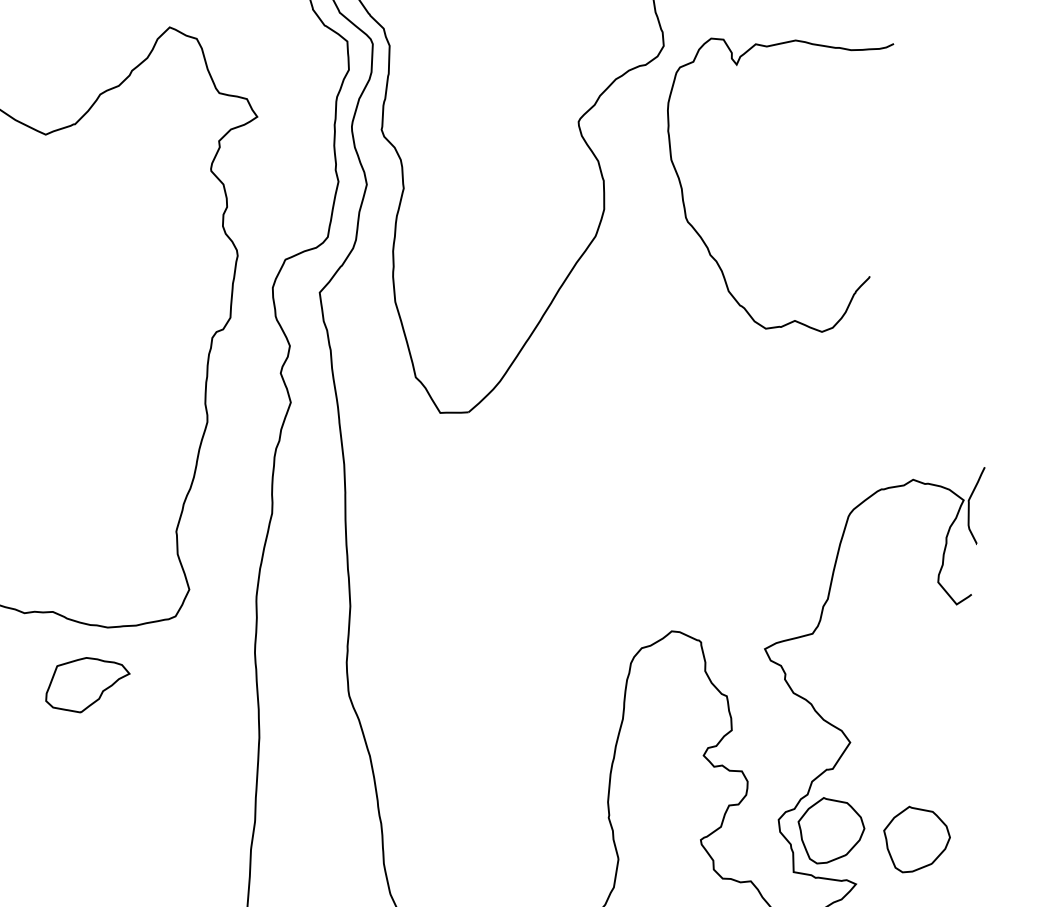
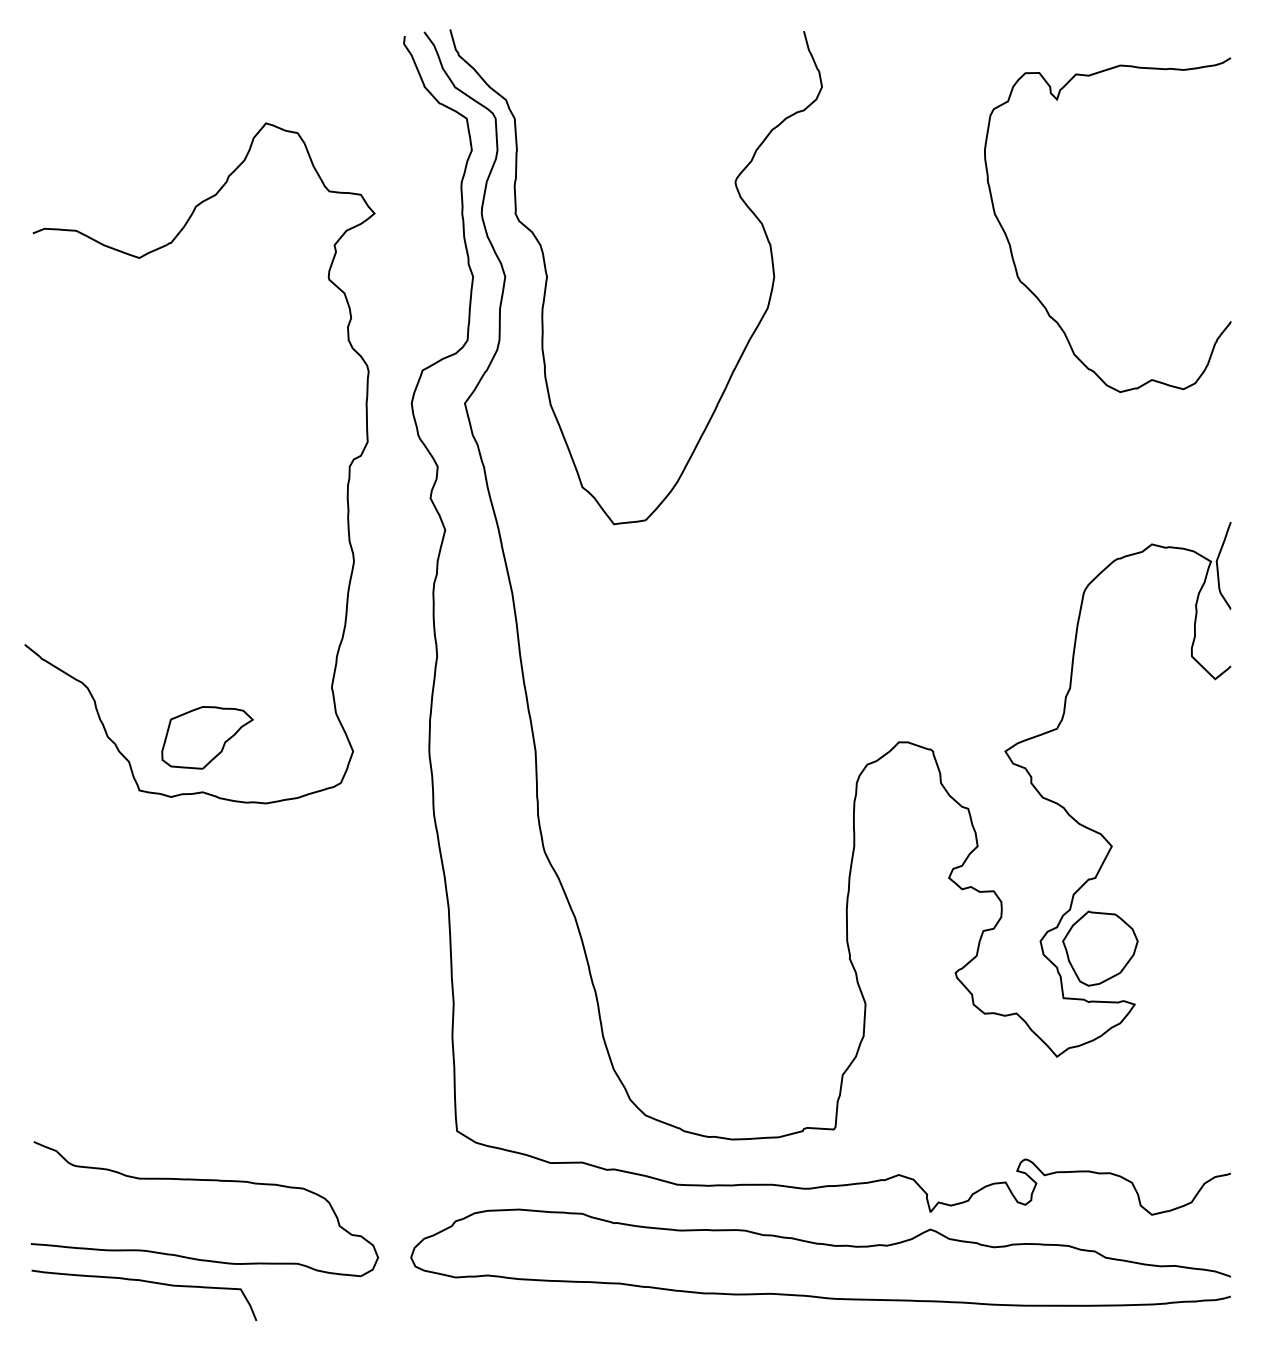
curve: (683, 190) -> (1011, 246), moved
part: (87, 685) -> (207, 737), moved
part: (916, 840) -> (1197, 948), removed

